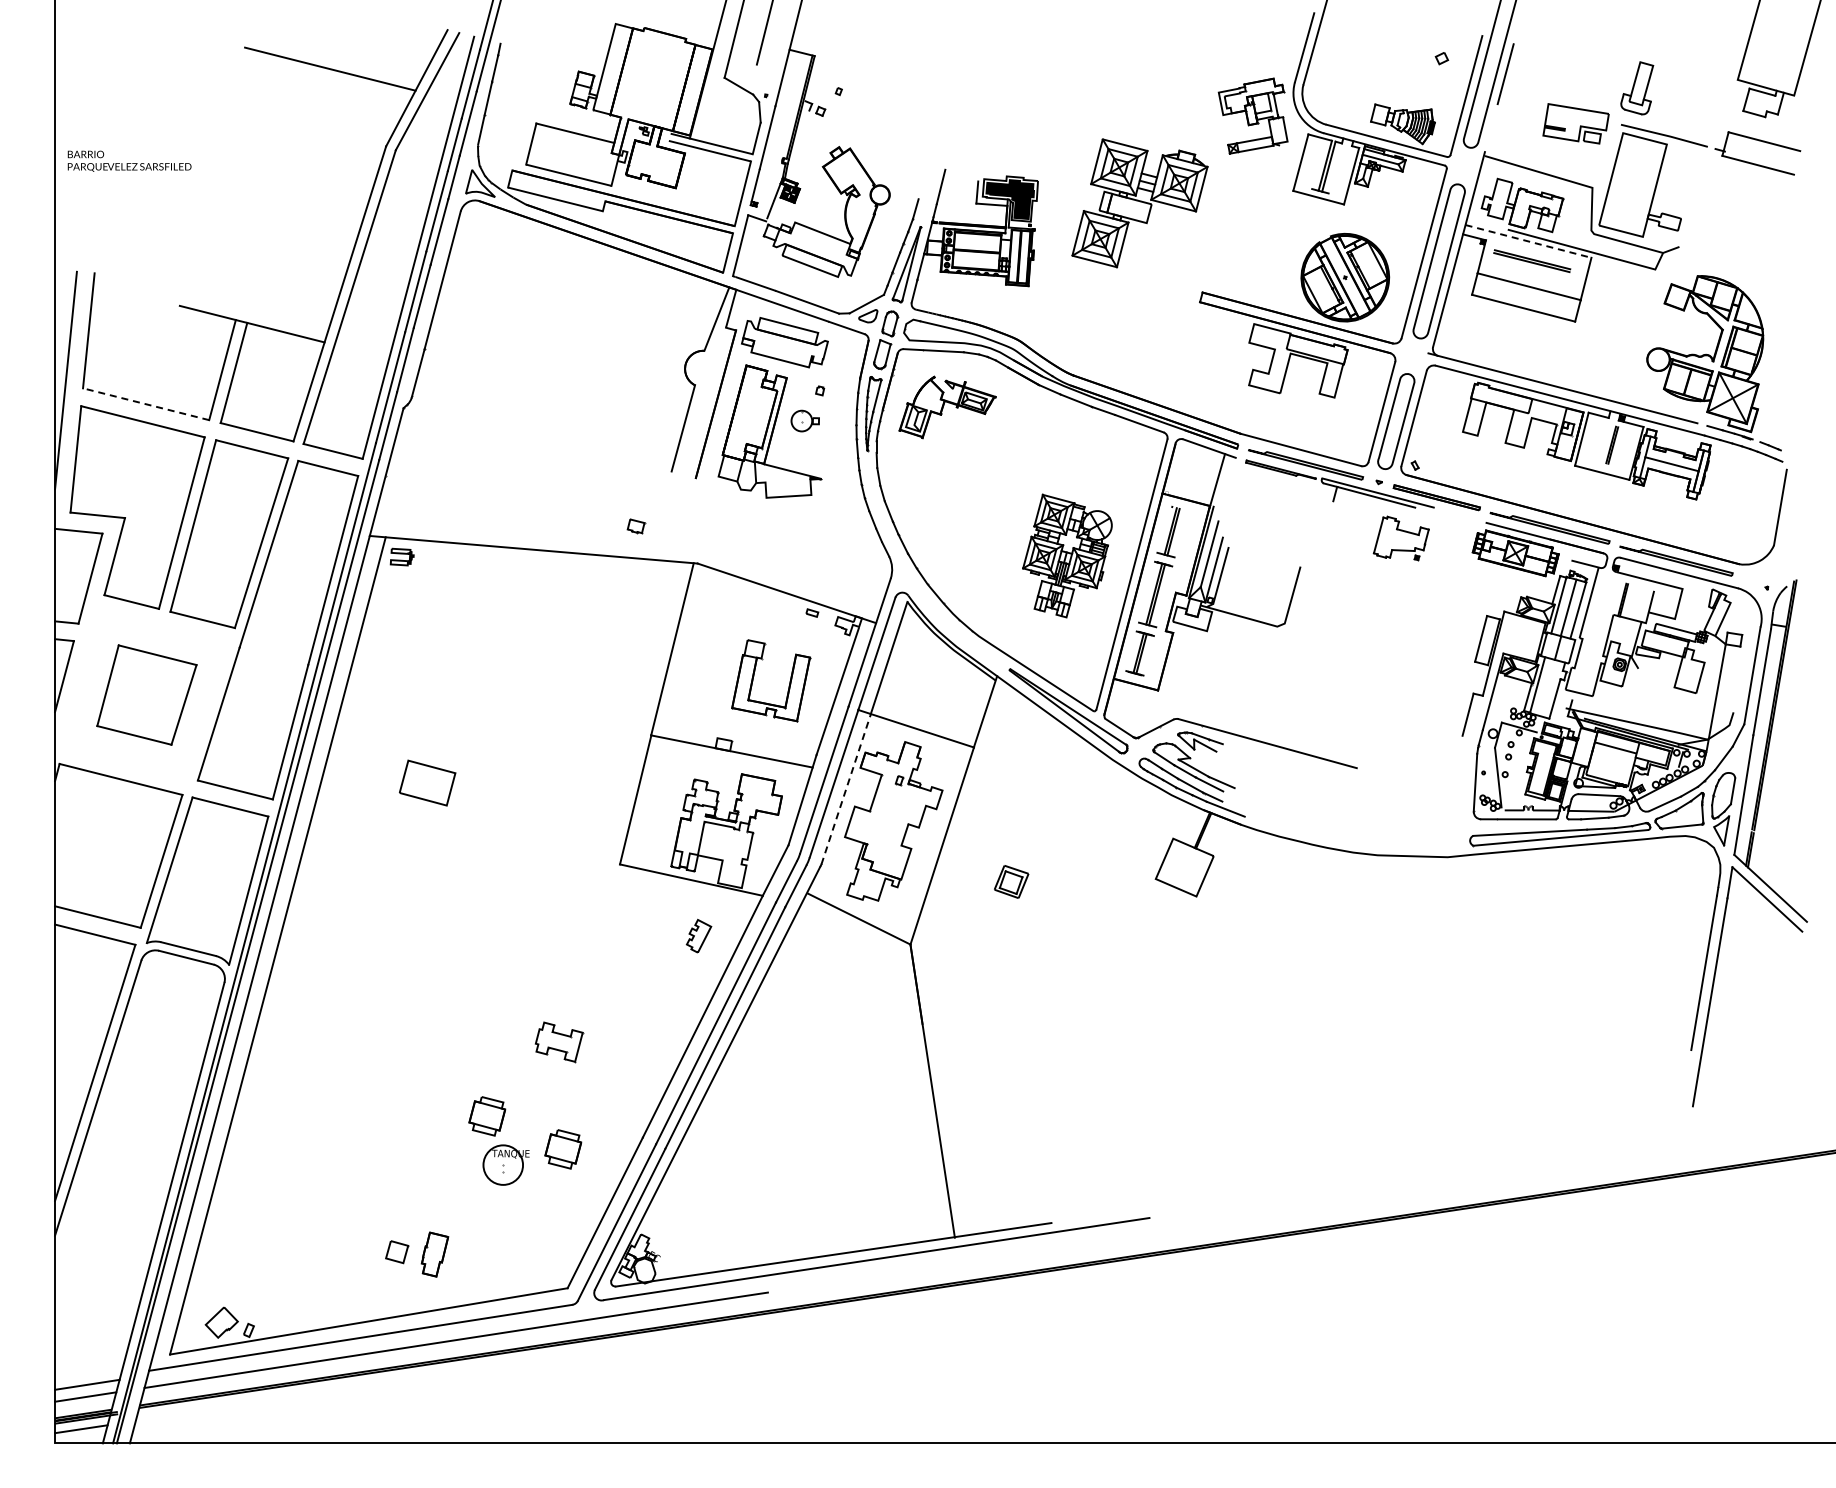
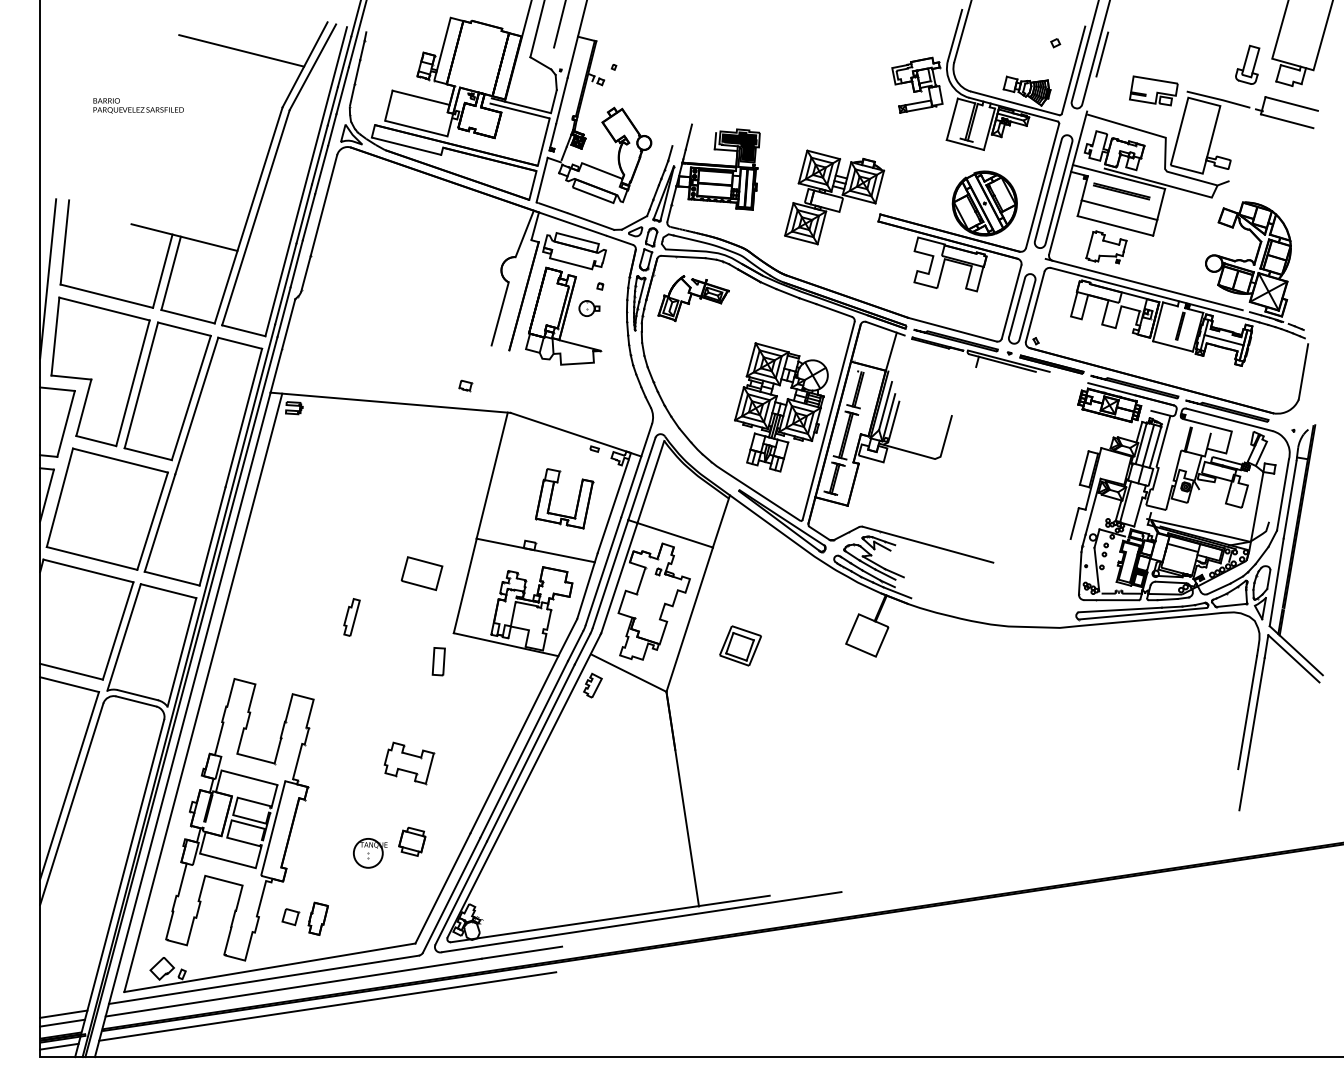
part: (1637, 88) -> (1247, 65), moved
text: (129, 160) -> (138, 105), moved
part: (1139, 203) -> (834, 197), moved
line: (1528, 241) -> (1119, 177), dashed -> solid
line: (145, 404) -> (106, 296), dashed -> solid
part: (1400, 538) -> (1105, 247), moved
part: (1067, 555) -> (781, 406), size x1.43
part: (146, 694) -> (107, 508), size x1.67
part: (427, 782) -> (421, 573), moved
line: (846, 788) -> (619, 577), dashed -> solid
part: (480, 842) -> (351, 617), added
part: (1011, 881) -> (740, 645), size x1.67
part: (599, 902) -> (438, 661), added
part: (698, 935) -> (592, 685), moved
part: (559, 1042) -> (409, 763), size x1.43
part: (487, 1116) -> (356, 817), removed
part: (327, 1119) -> (239, 819), added
line: (447, 1374) -> (327, 1006), added

